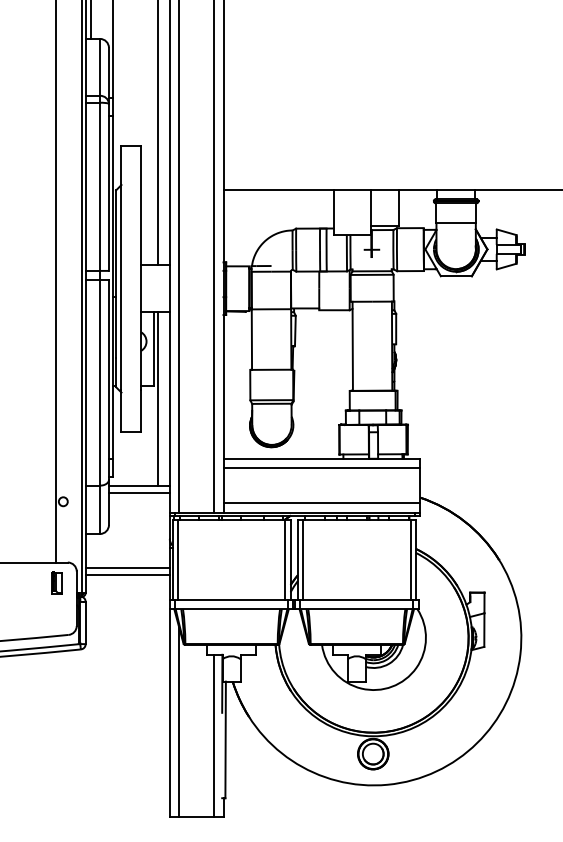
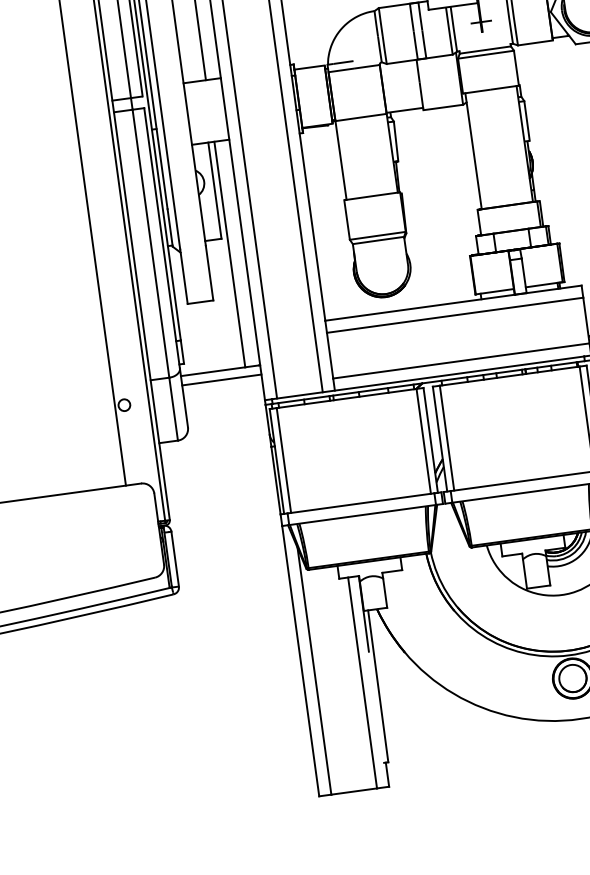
line: (127, 567) -> (219, 479), removed
line: (127, 575) -> (221, 489), removed
part: (56, 582) -> (129, 511), removed

